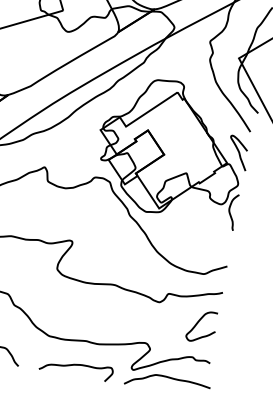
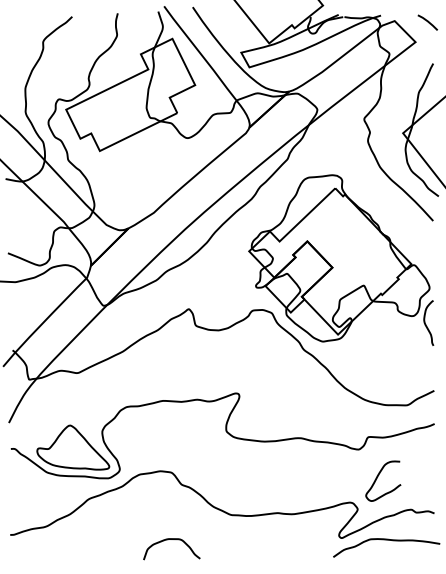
curve: (238, 152) -> (422, 248), removed
curve: (197, 323) -> (377, 478), moved
curve: (76, 365) -> (271, 545), removed

